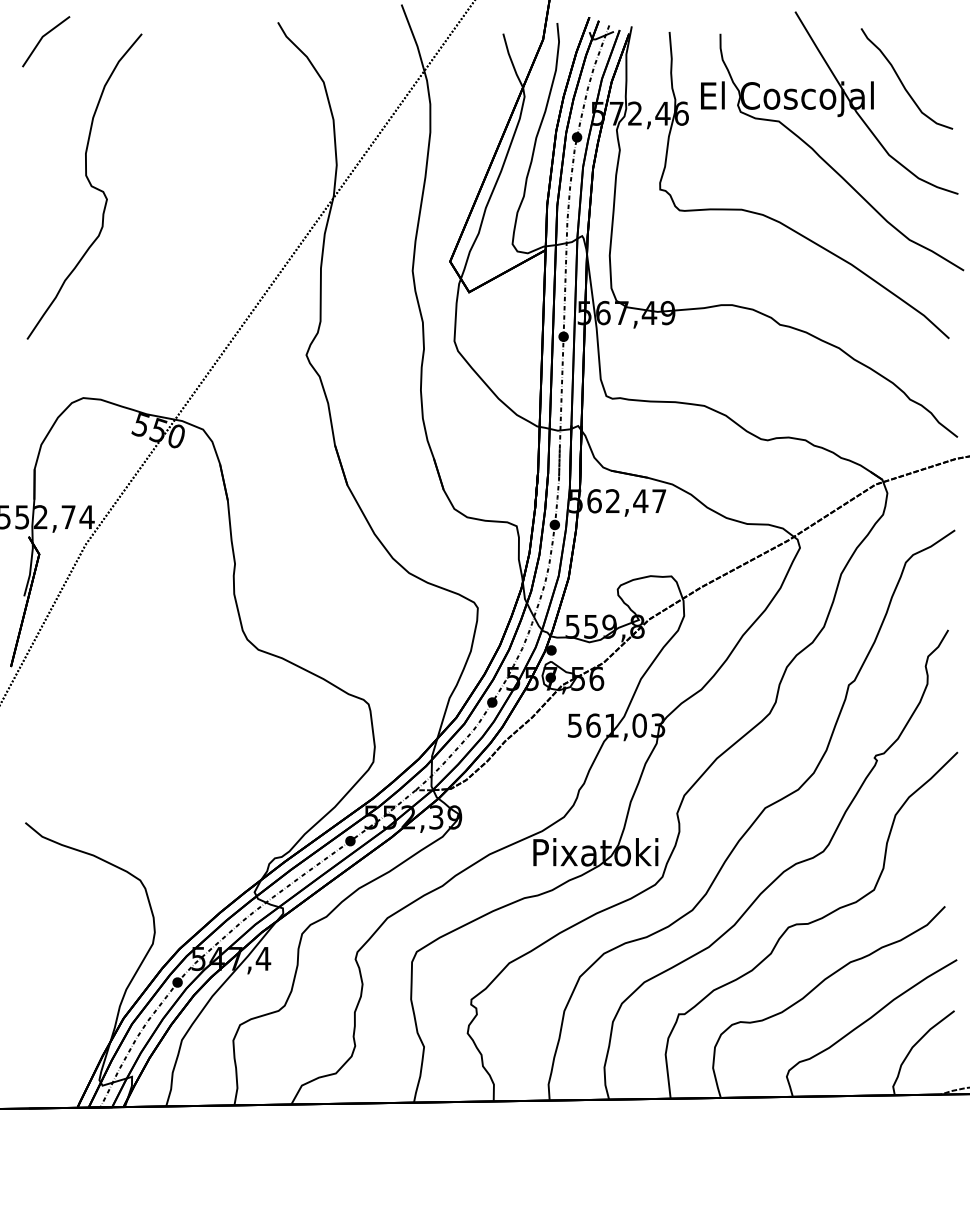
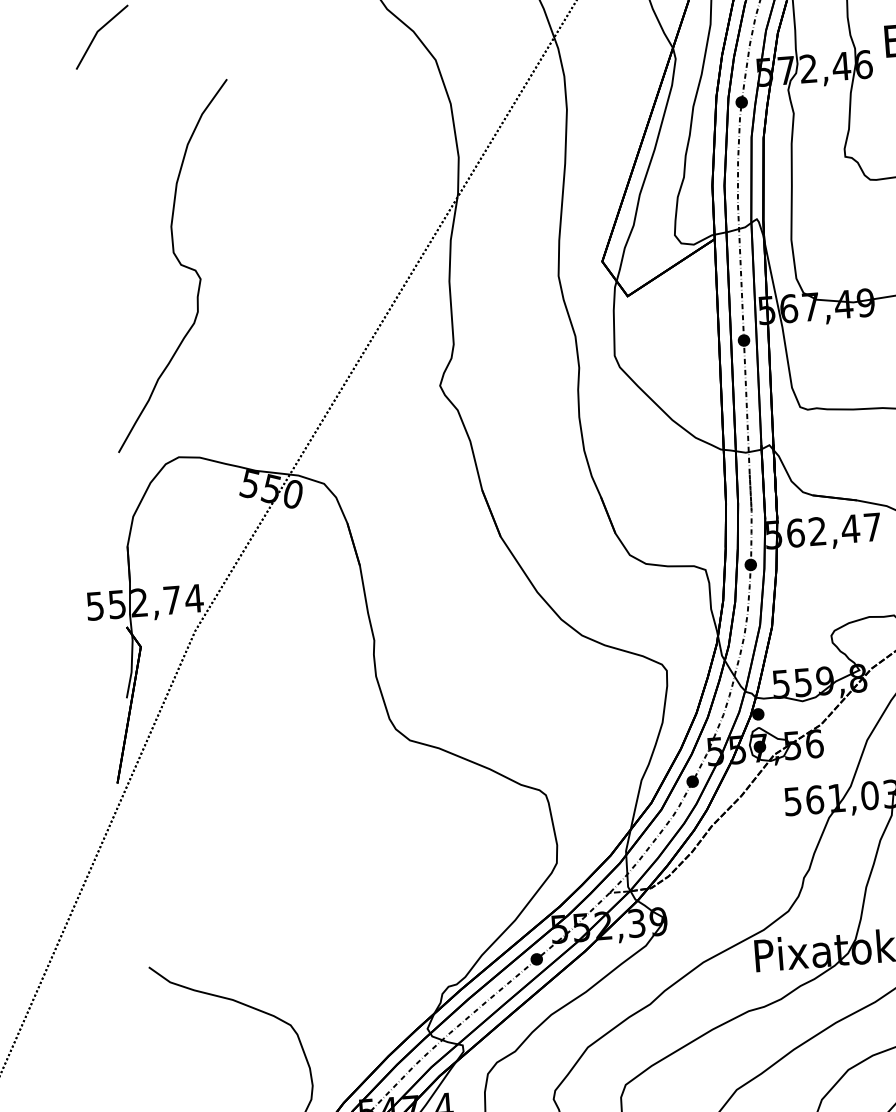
curve: (89, 184) -> (178, 263), moved

